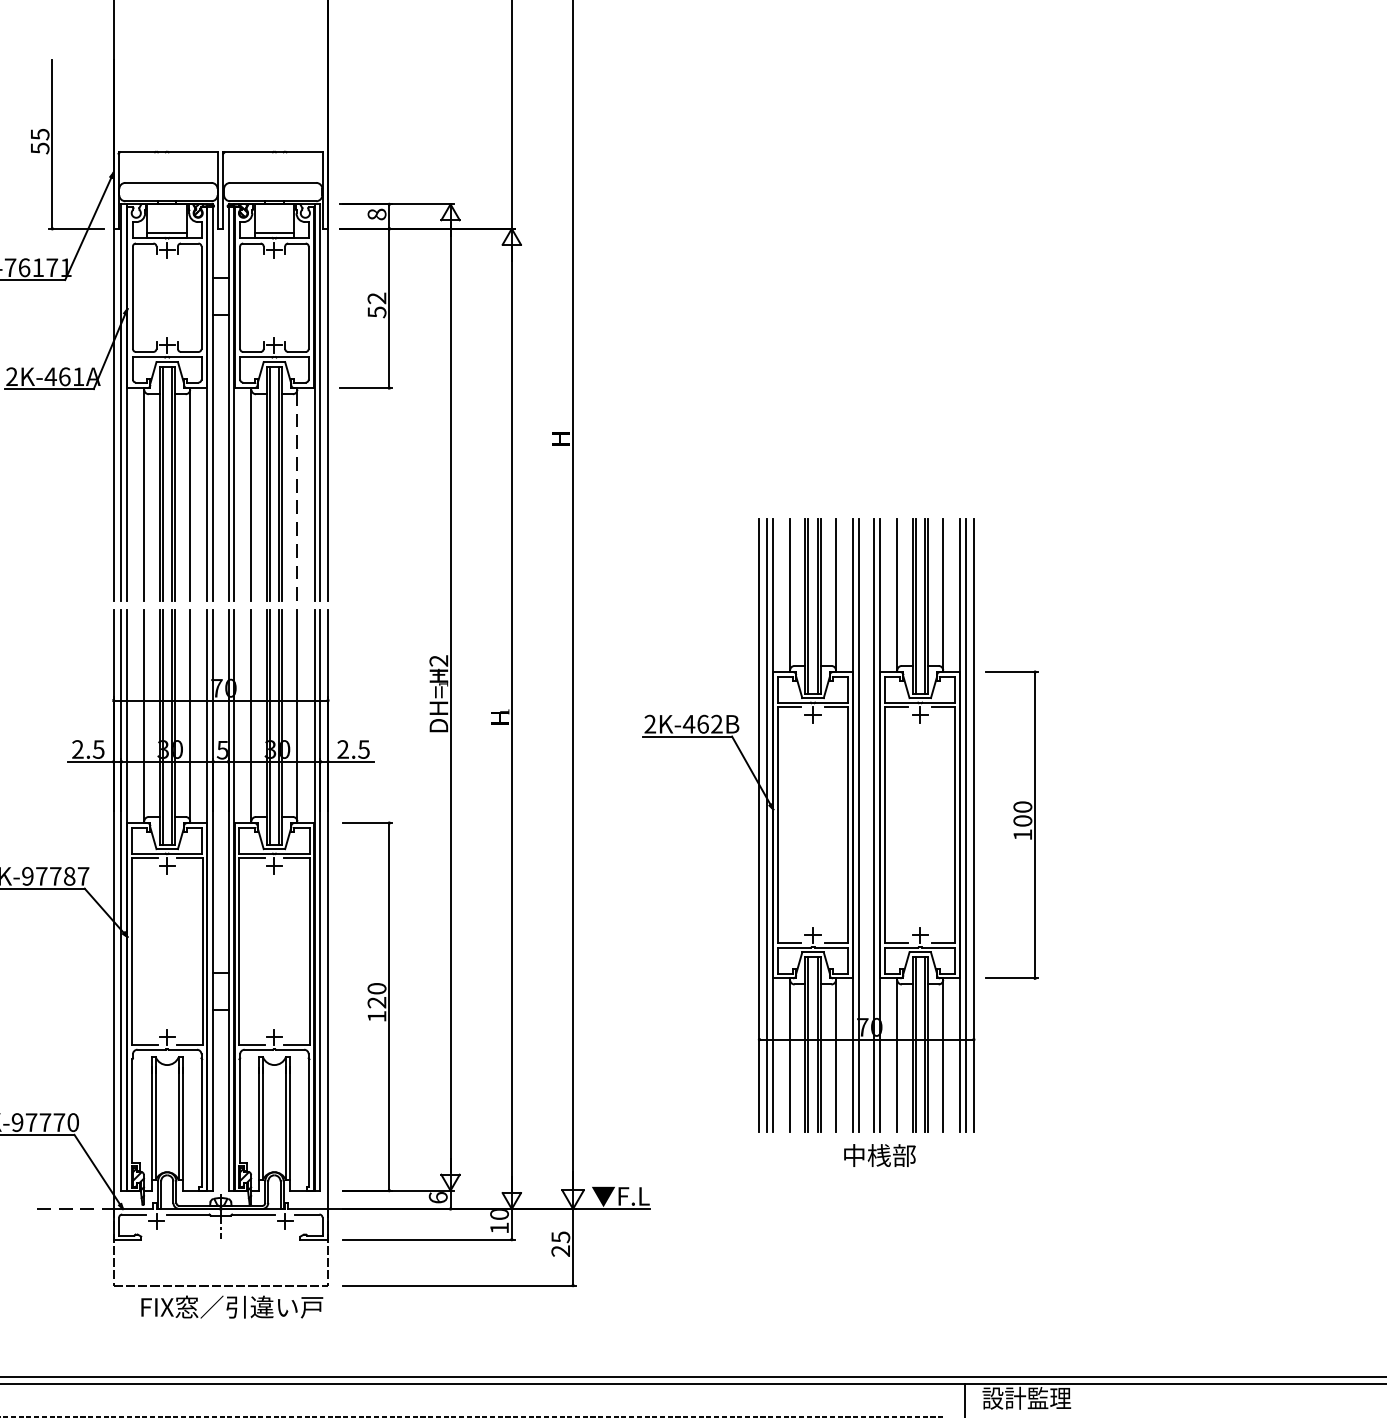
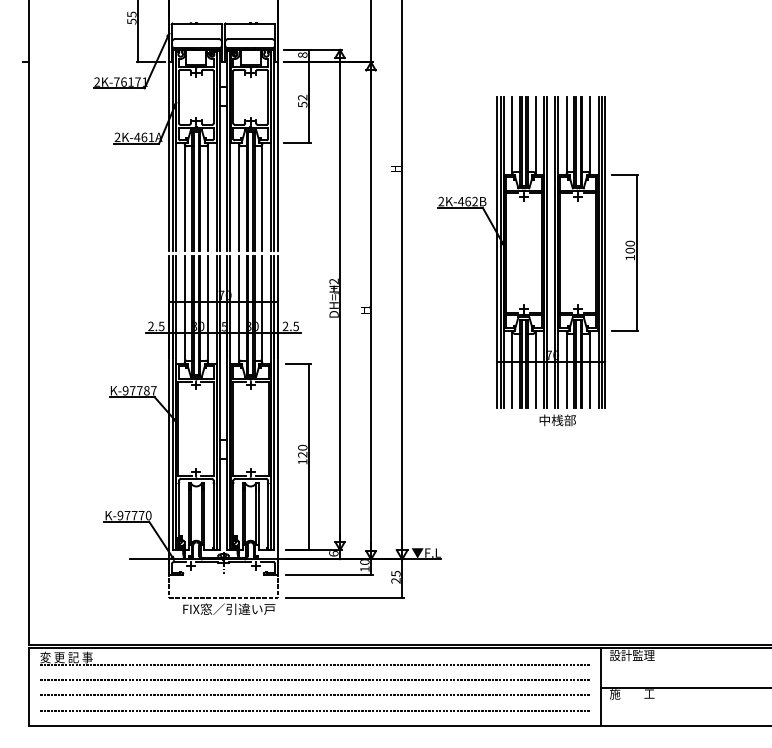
line: (297, 495) -> (262, 197), dashed -> solid
part: (839, 842) -> (537, 261), moved
line: (76, 1209) -> (150, 559), dashed -> solid

